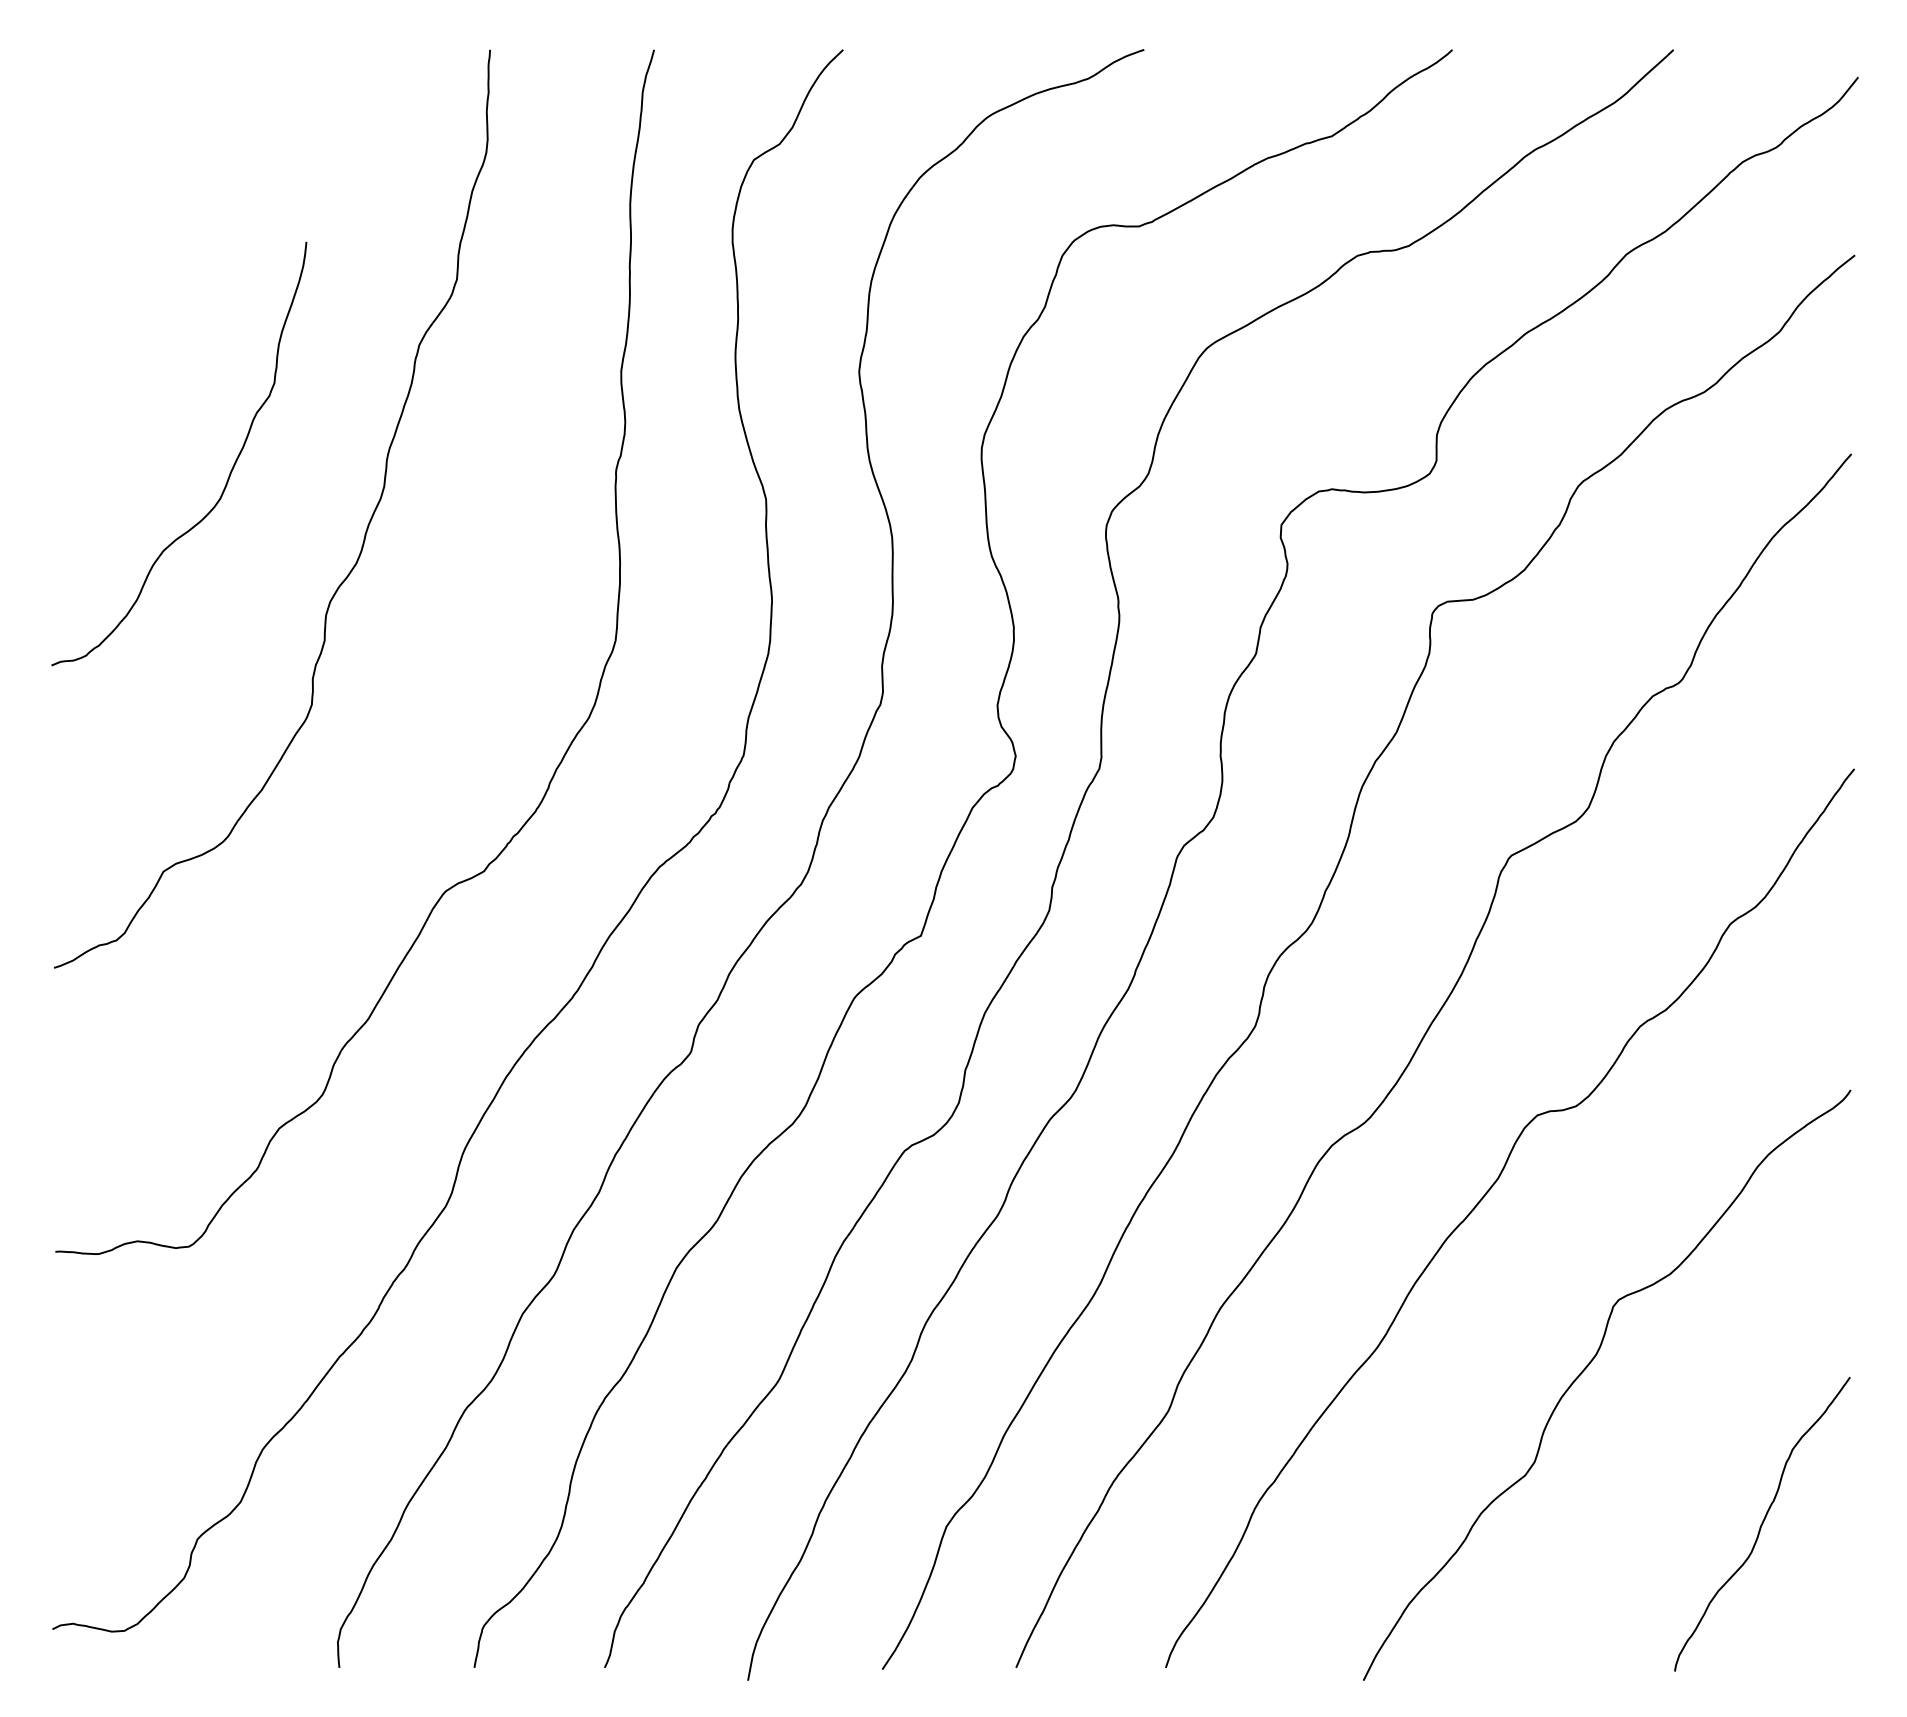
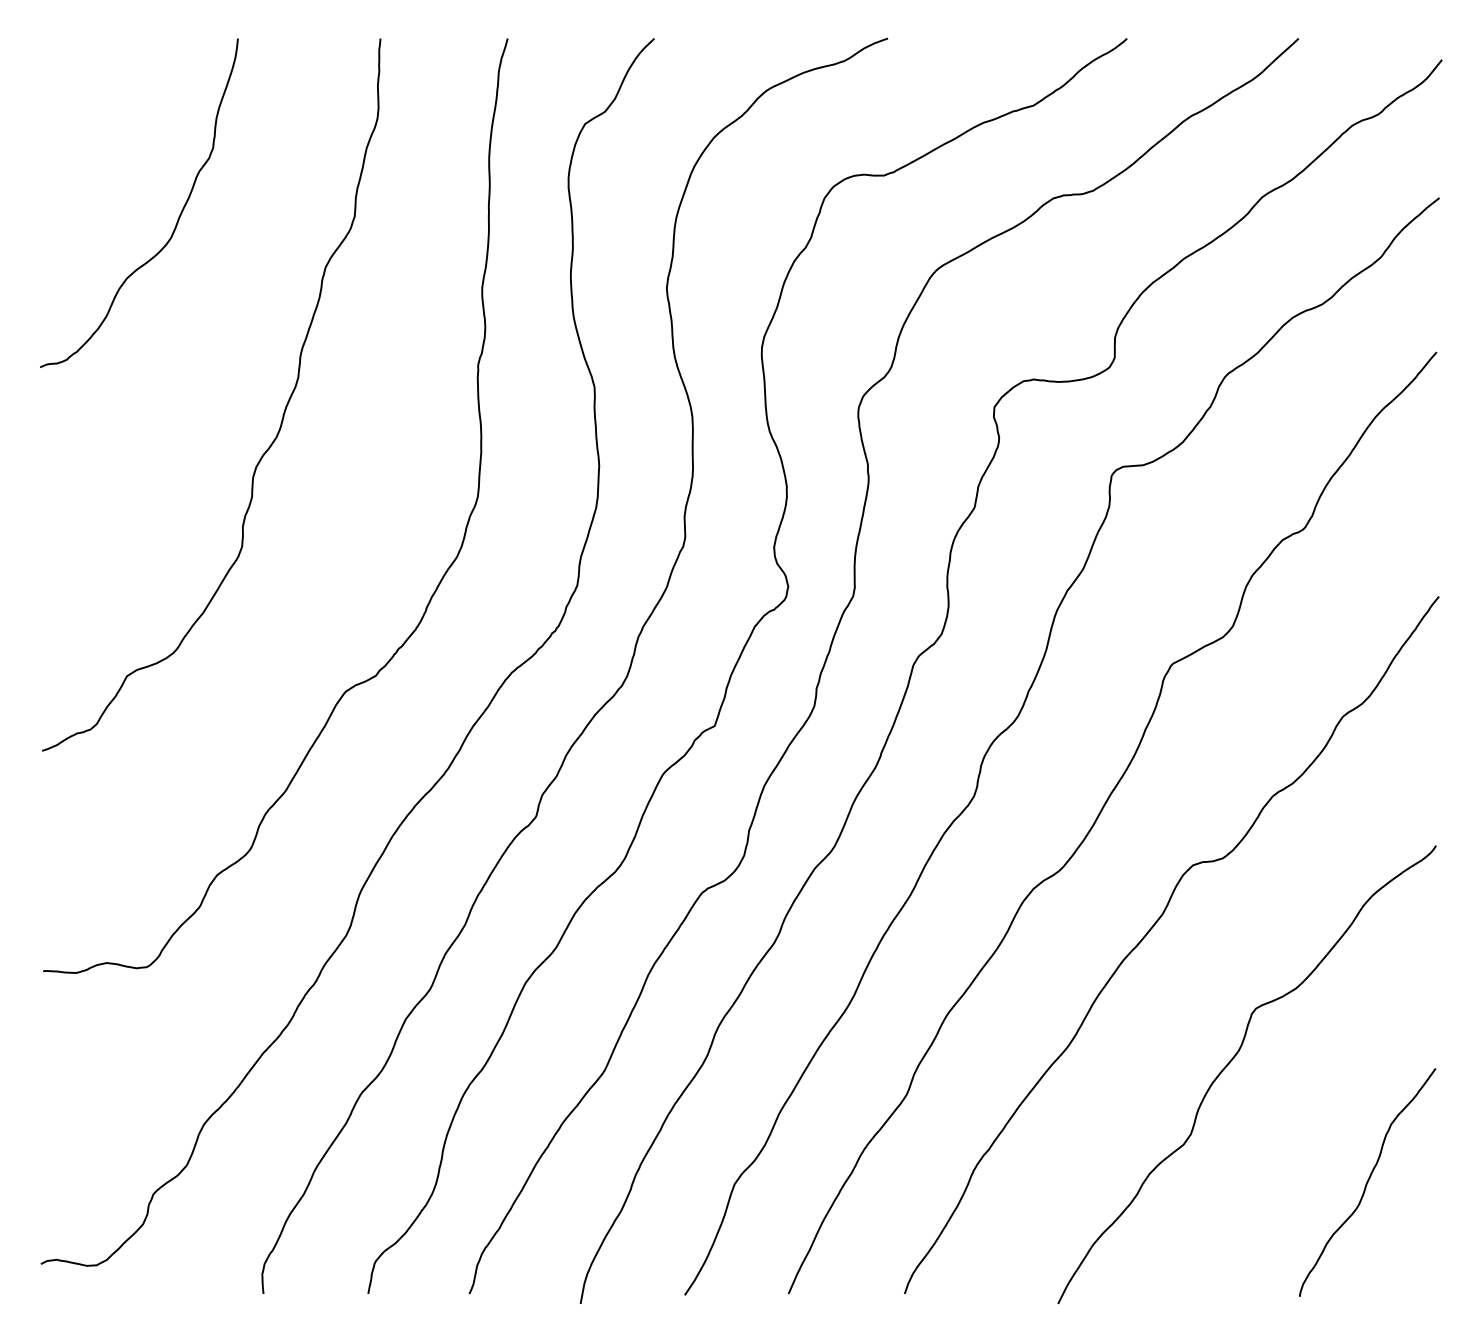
curve: (228, 475) -> (177, 219), moved

